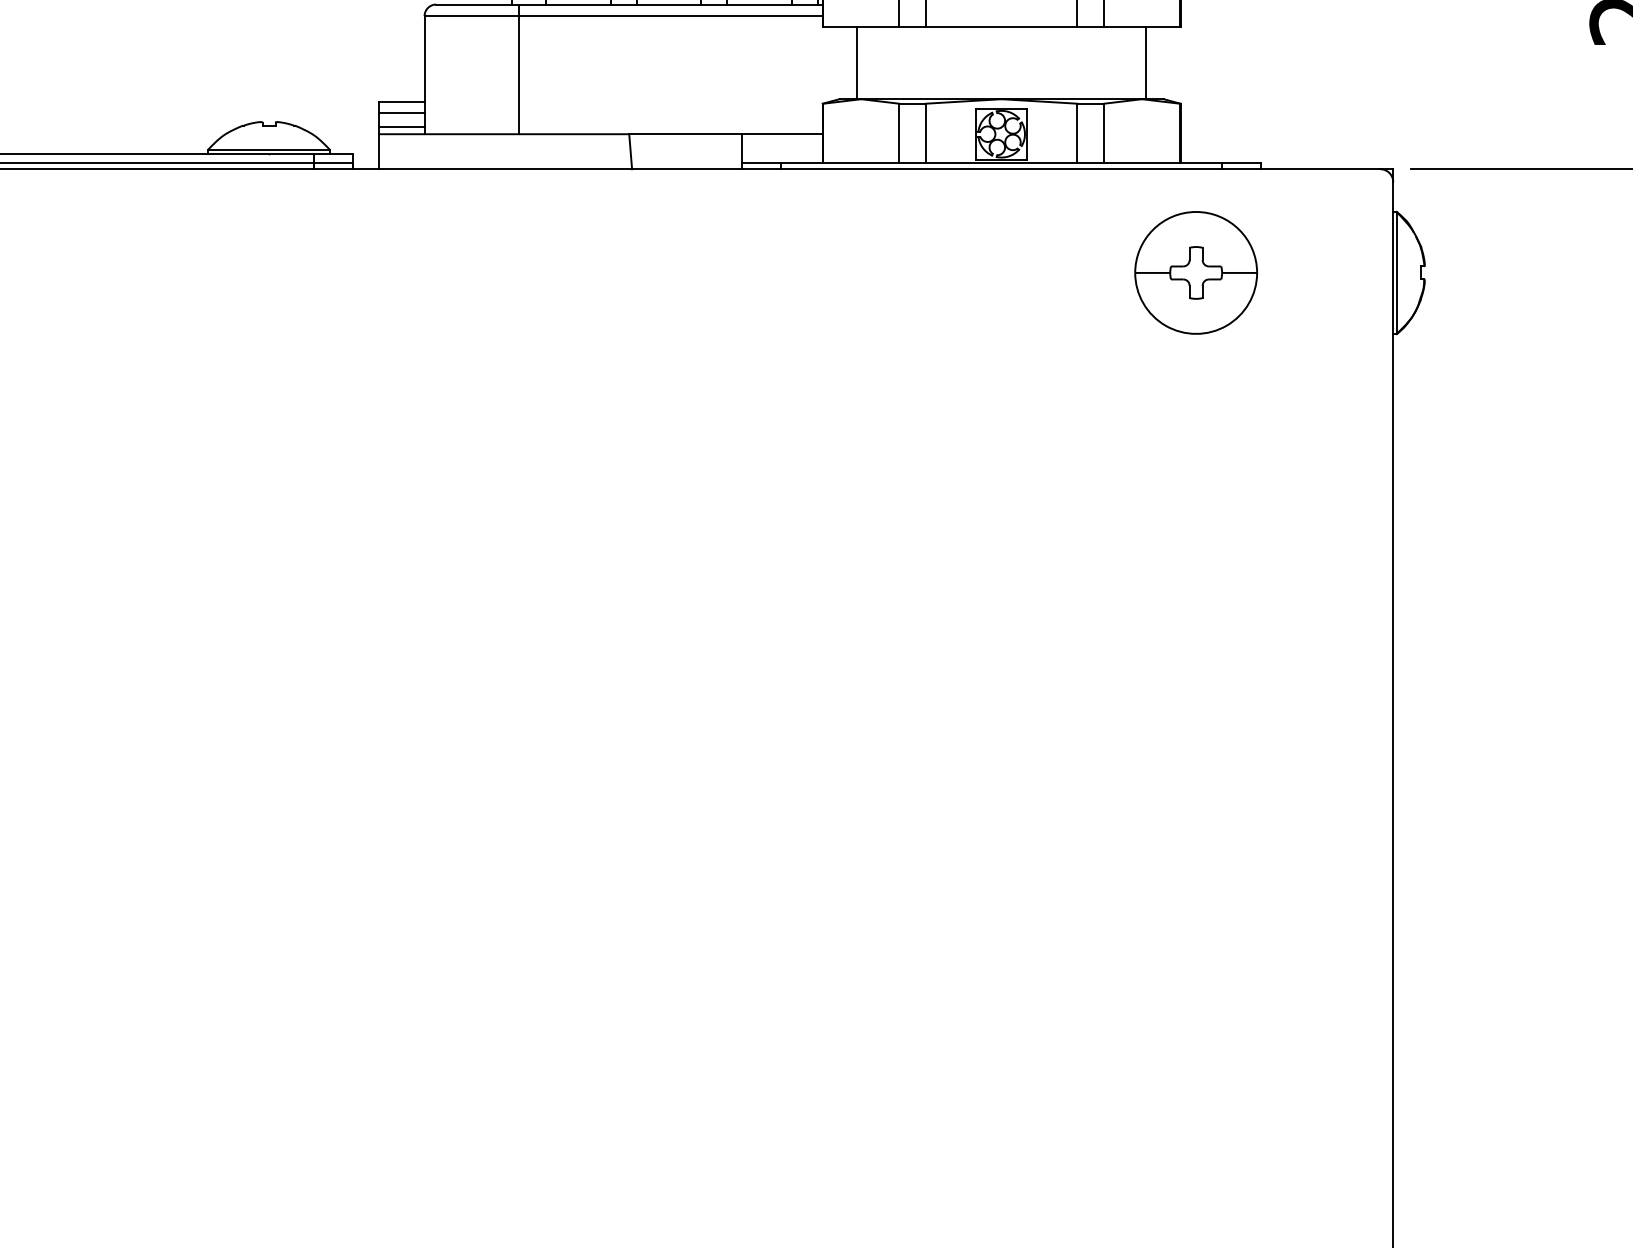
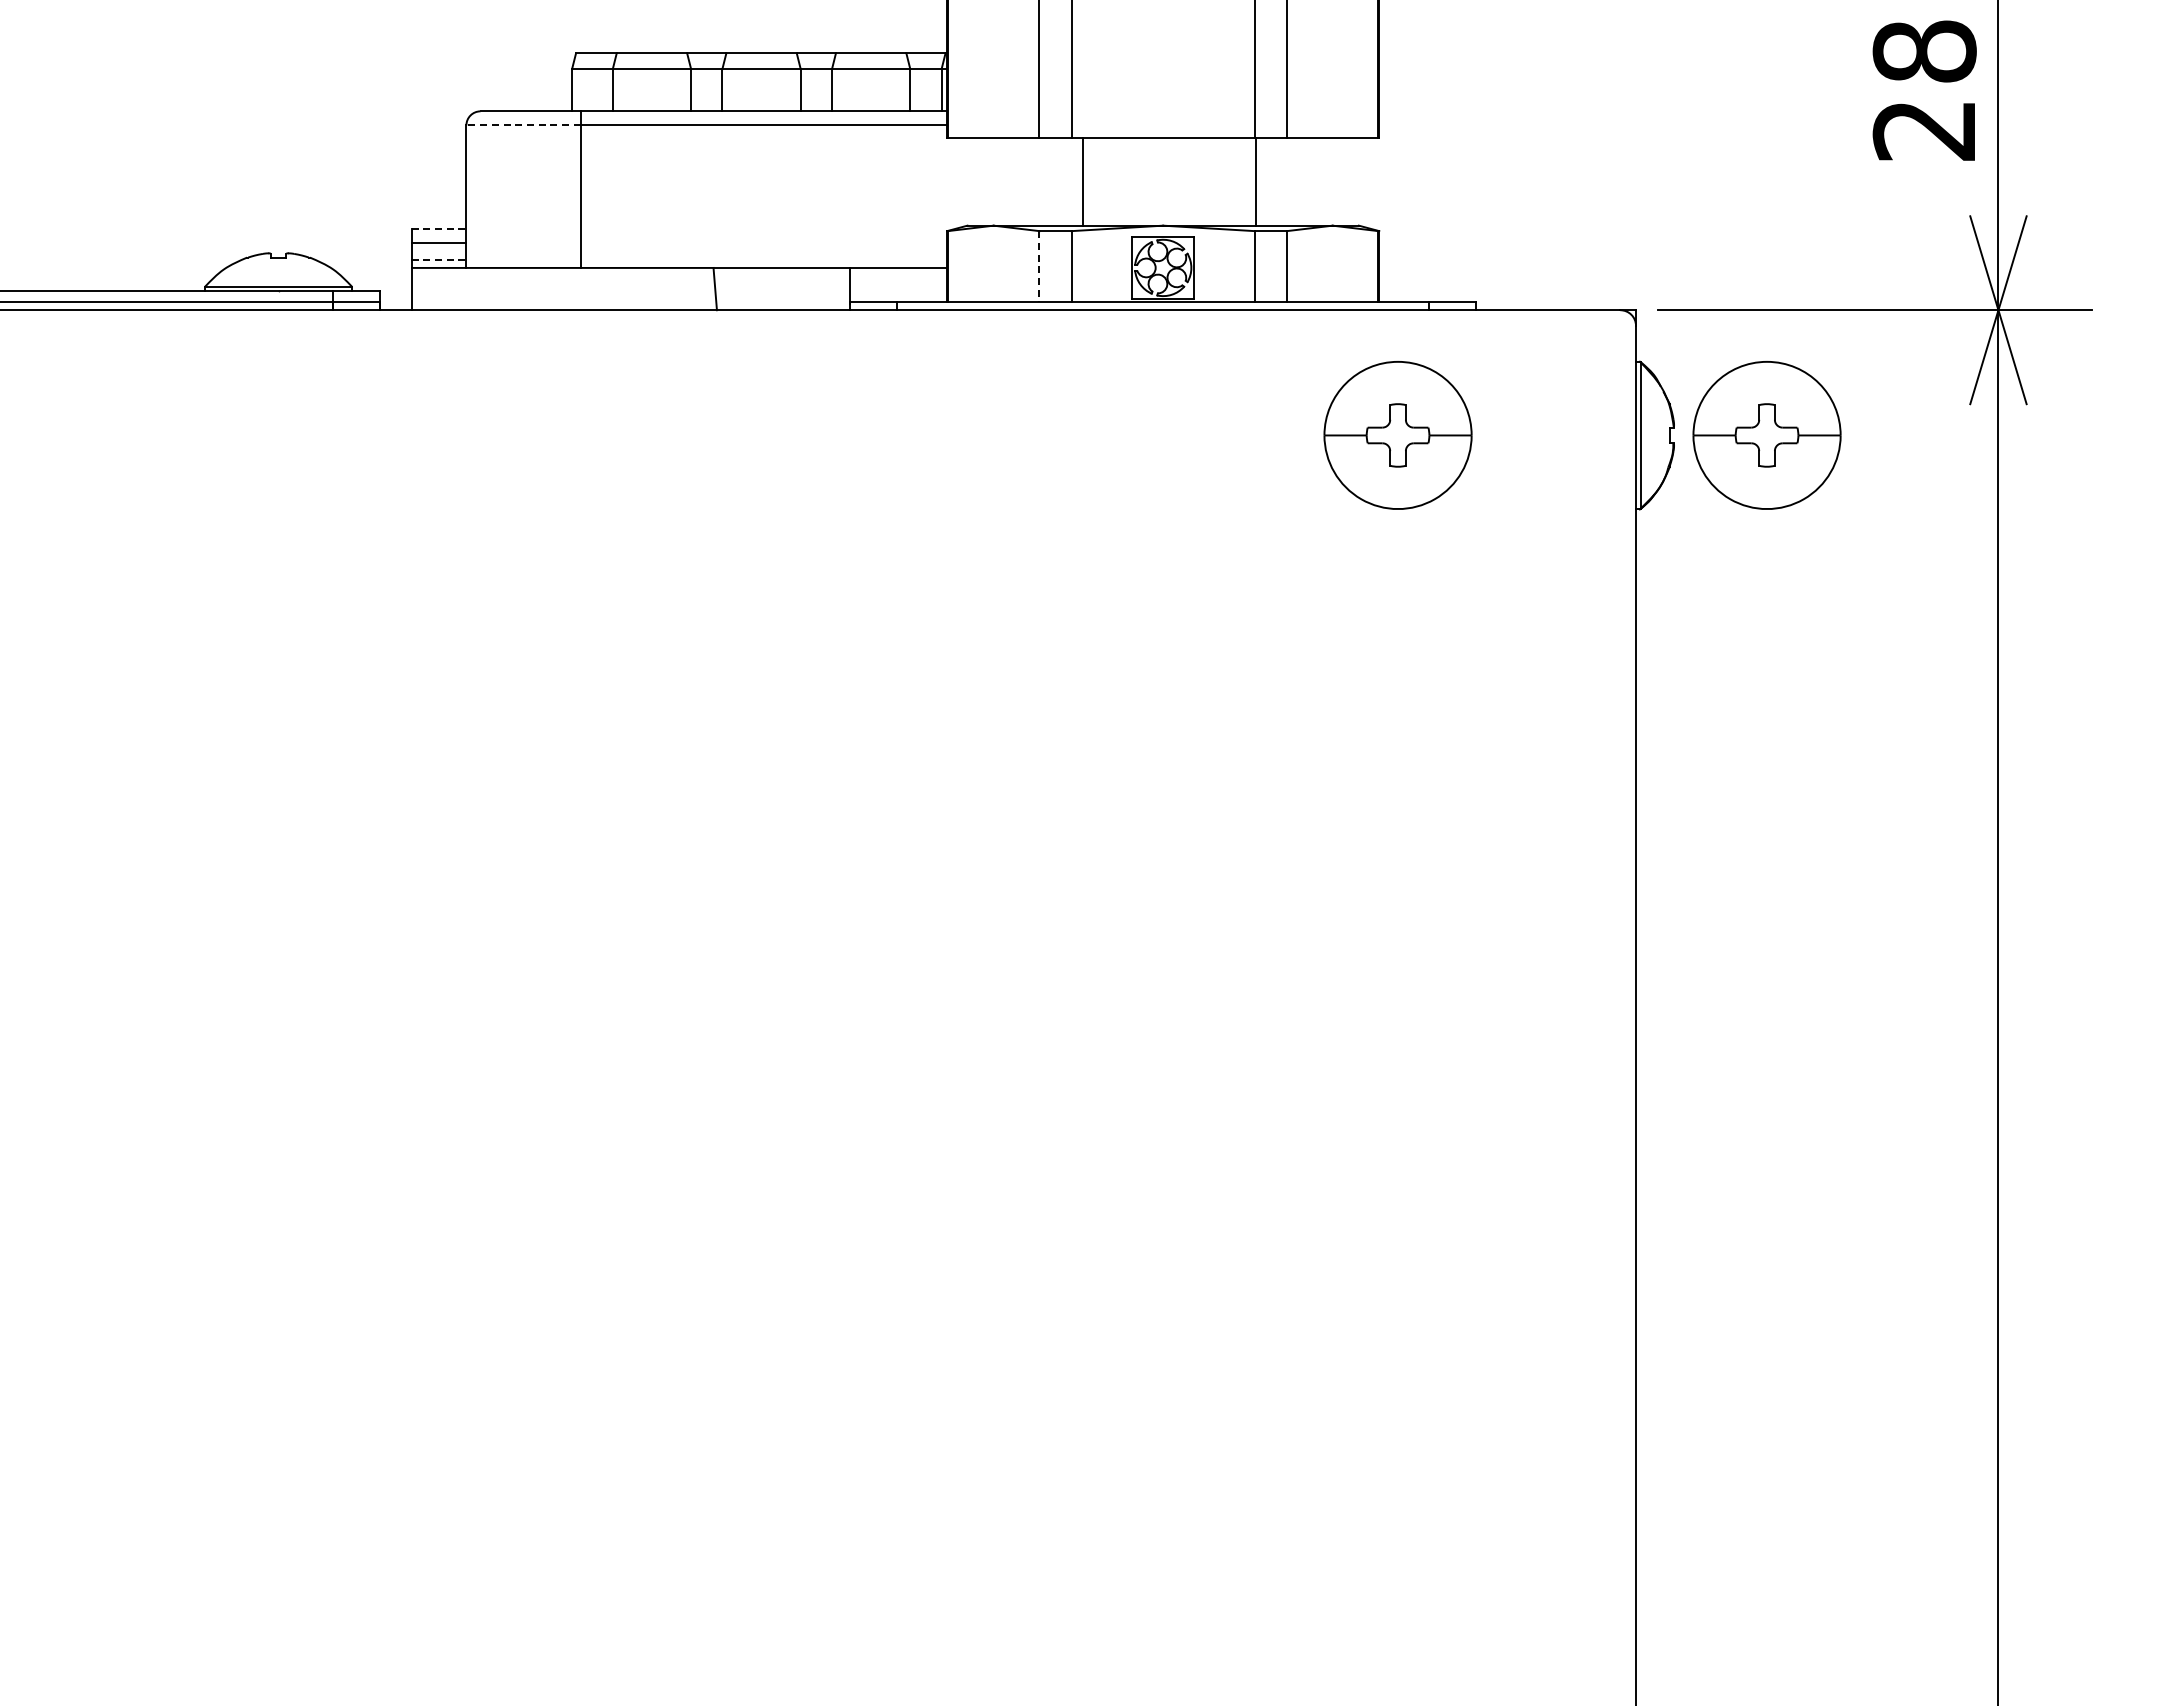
line: (471, 16) -> (523, 125), solid -> dashed
line: (856, 62) -> (1082, 181), moved
line: (1146, 62) -> (1255, 181), moved
line: (402, 101) -> (439, 228), solid -> dashed
line: (402, 127) -> (439, 259), solid -> dashed
line: (899, 133) -> (1039, 266), solid -> dashed
part: (1501, 272) -> (1766, 435), added

